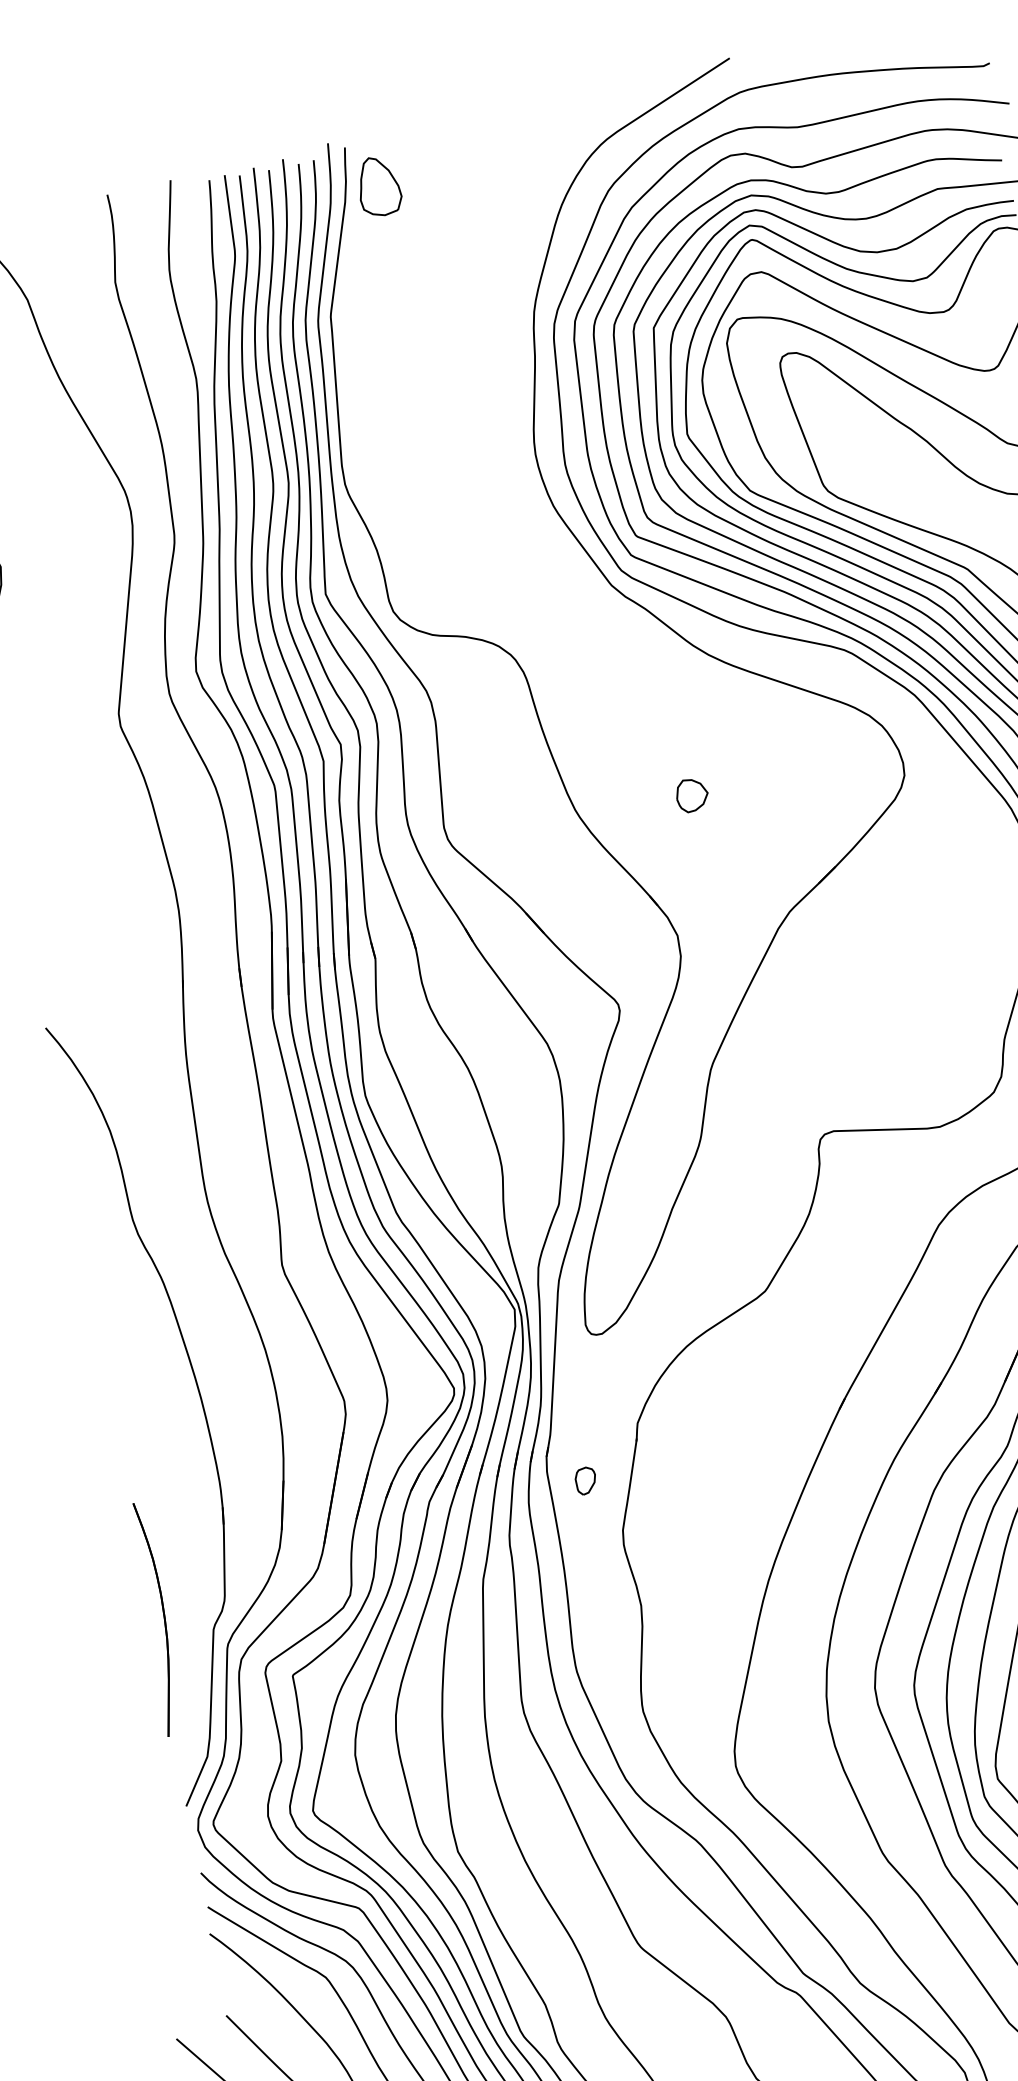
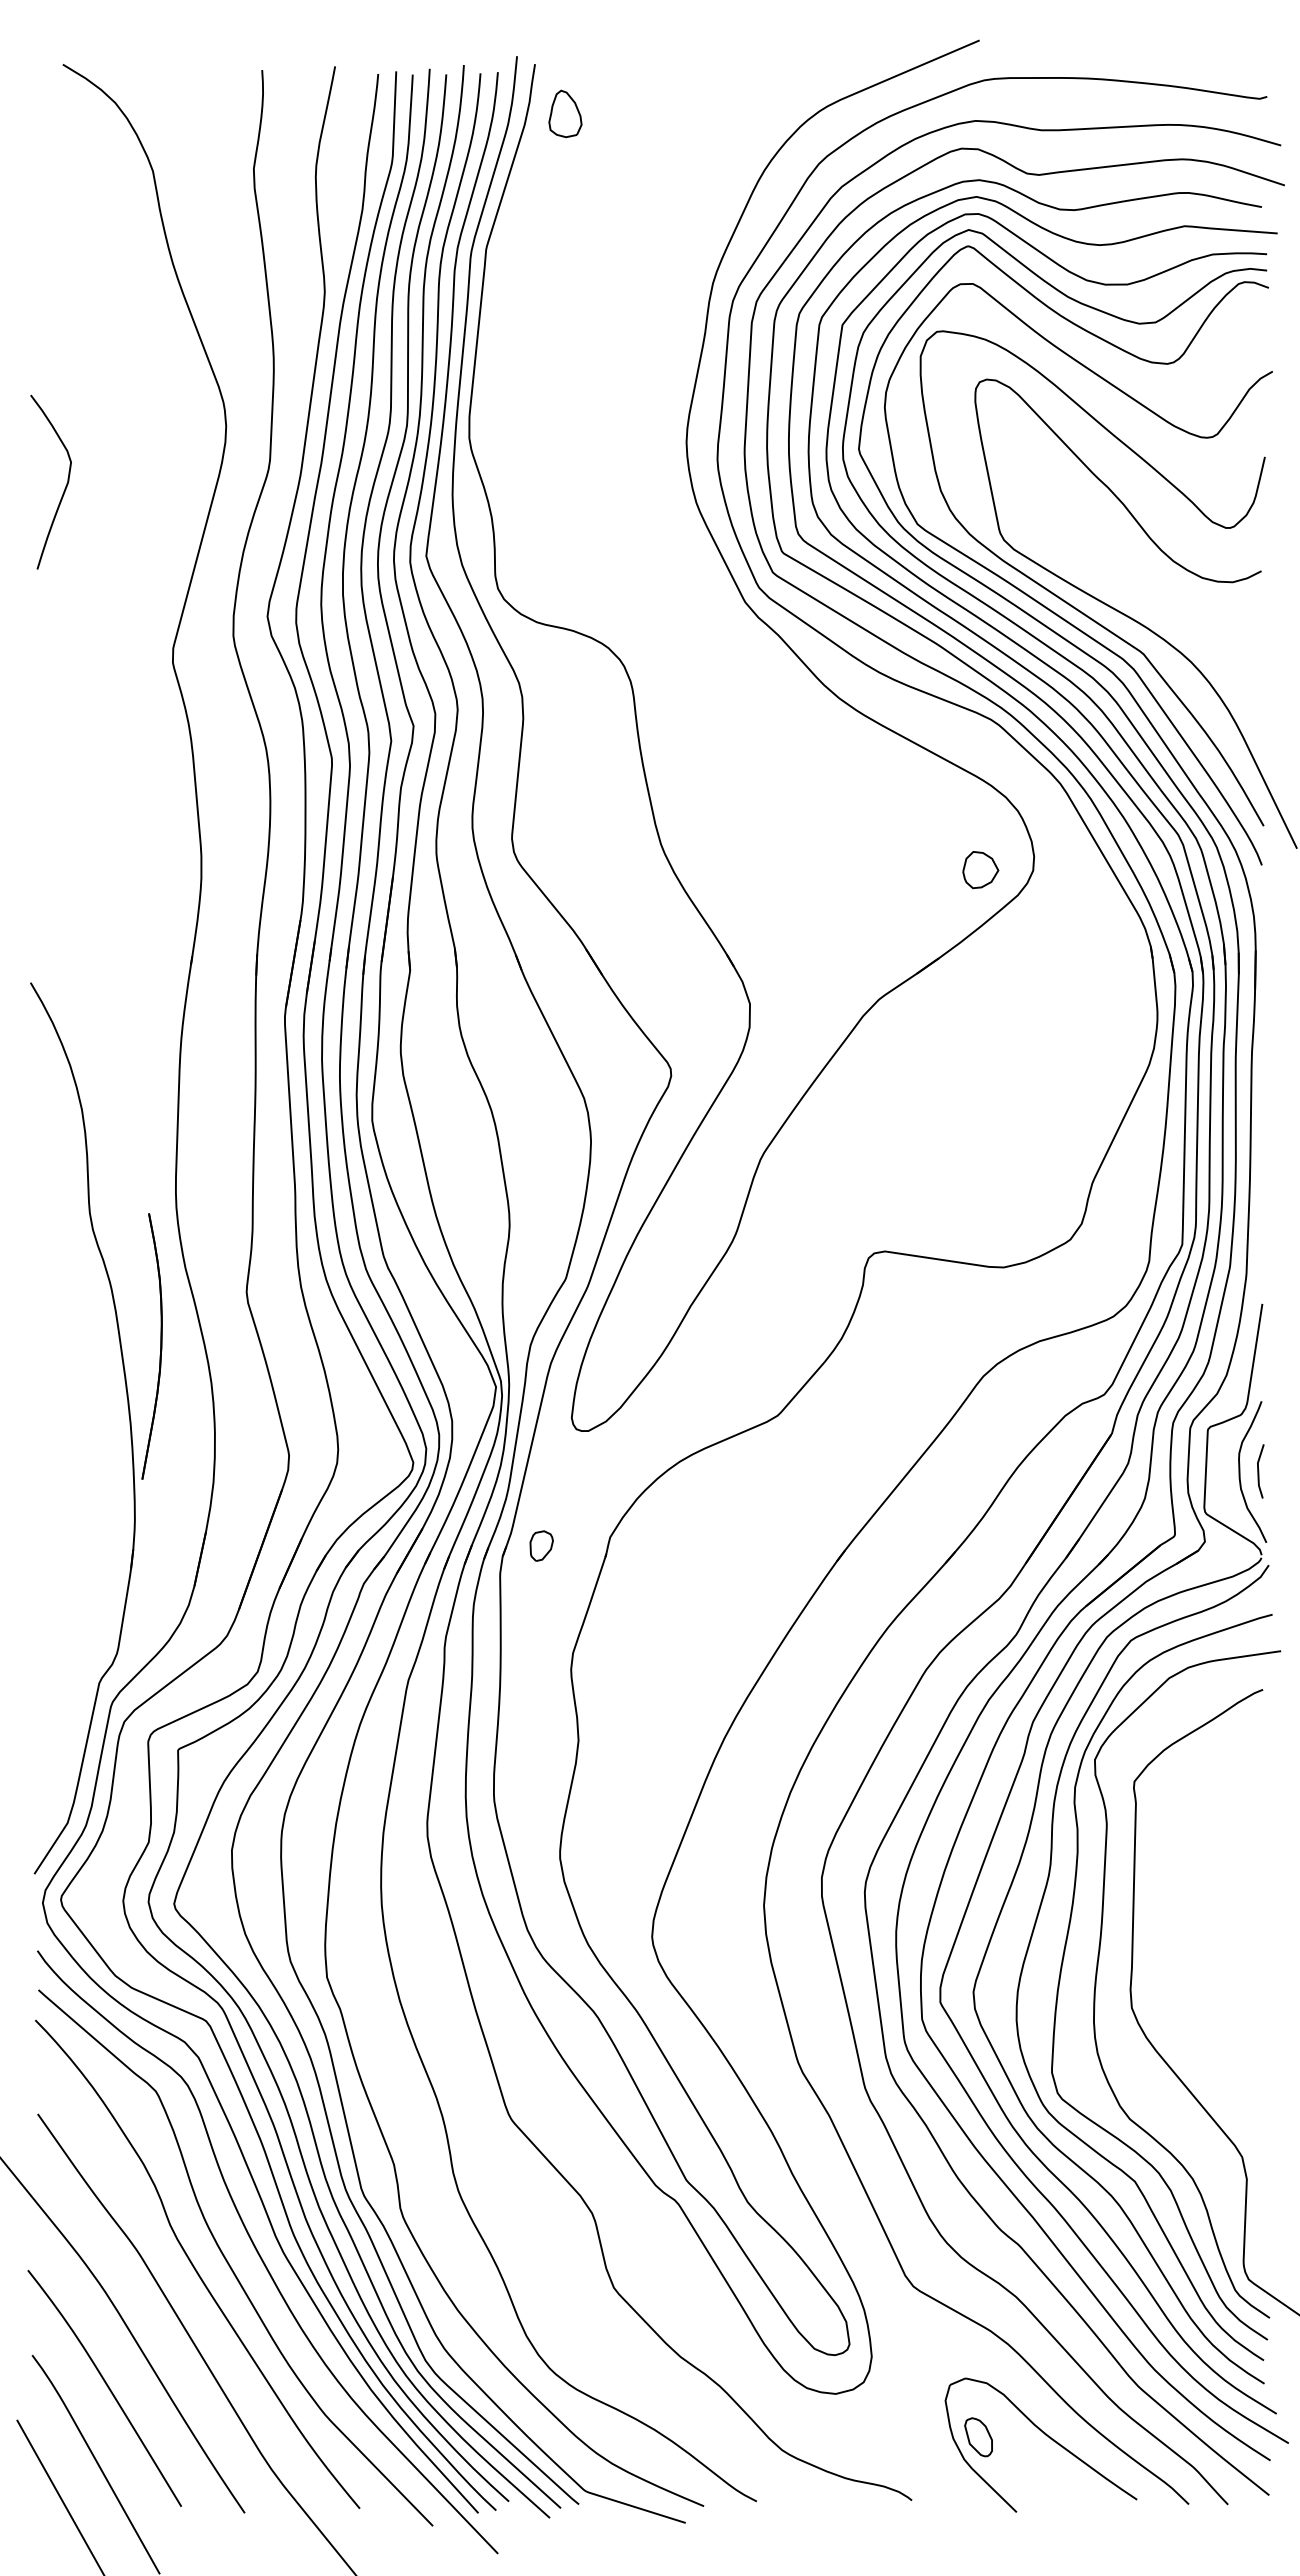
part: (379, 185) -> (565, 113), size x0.7
part: (692, 795) -> (980, 870), moved
part: (585, 1480) -> (541, 1545), moved
part: (163, 1617) -> (160, 1346), moved

